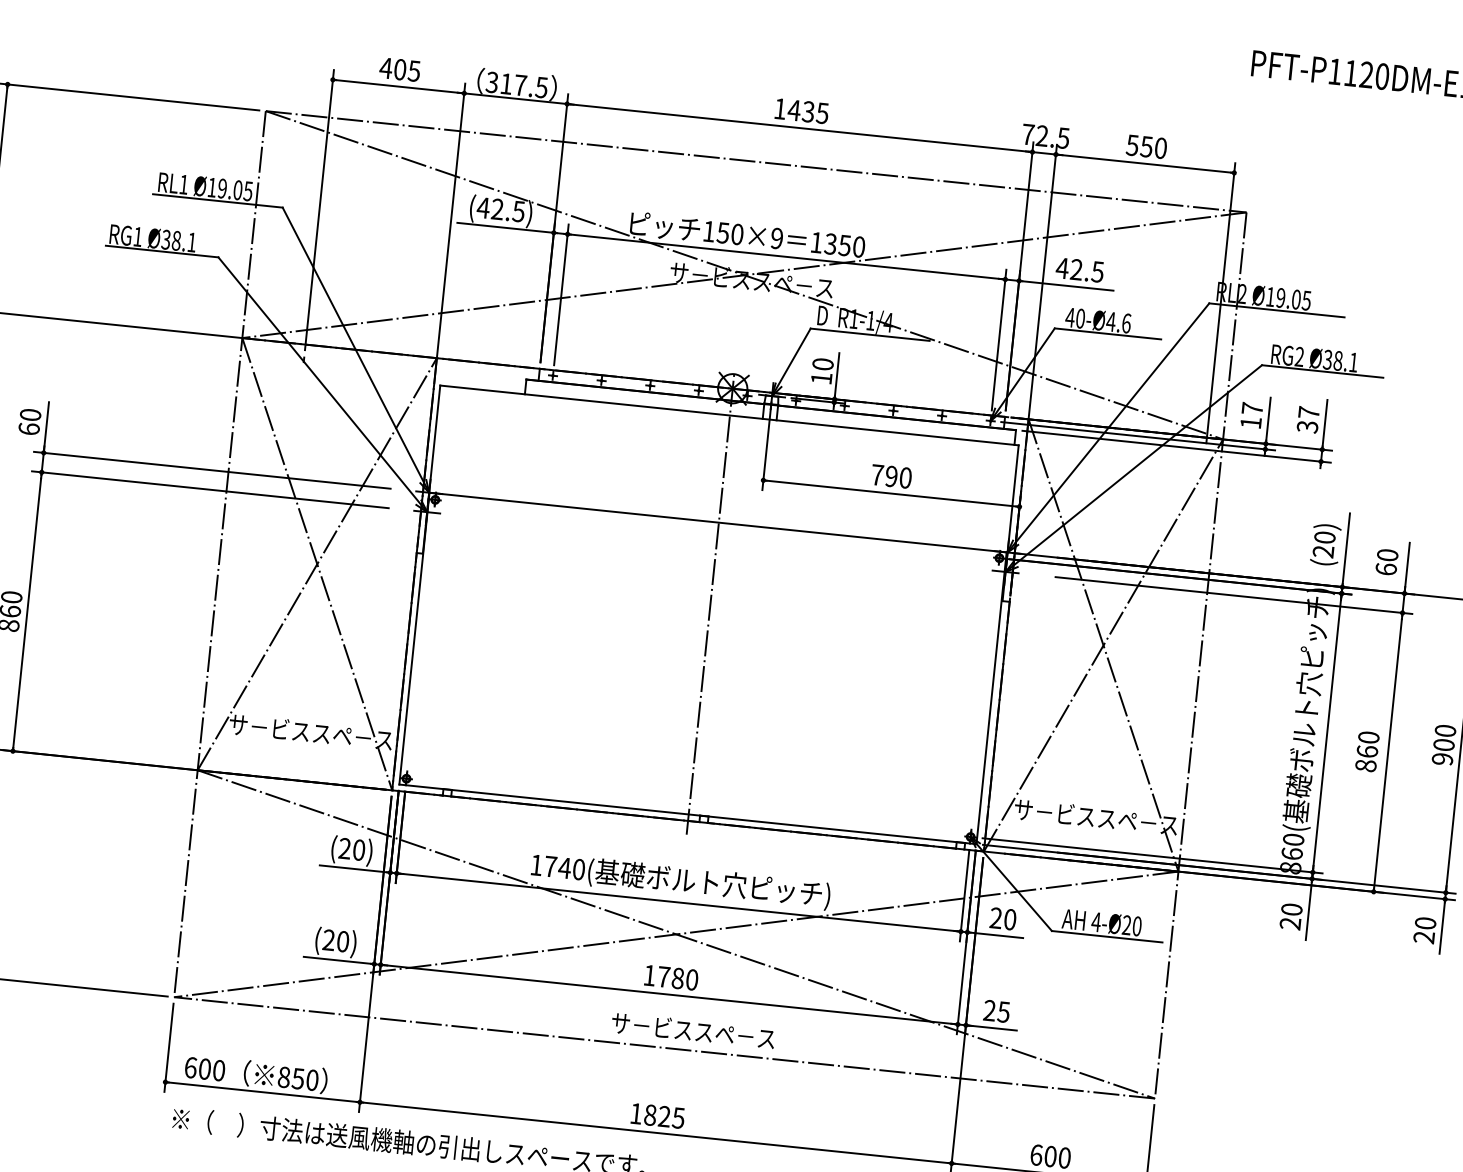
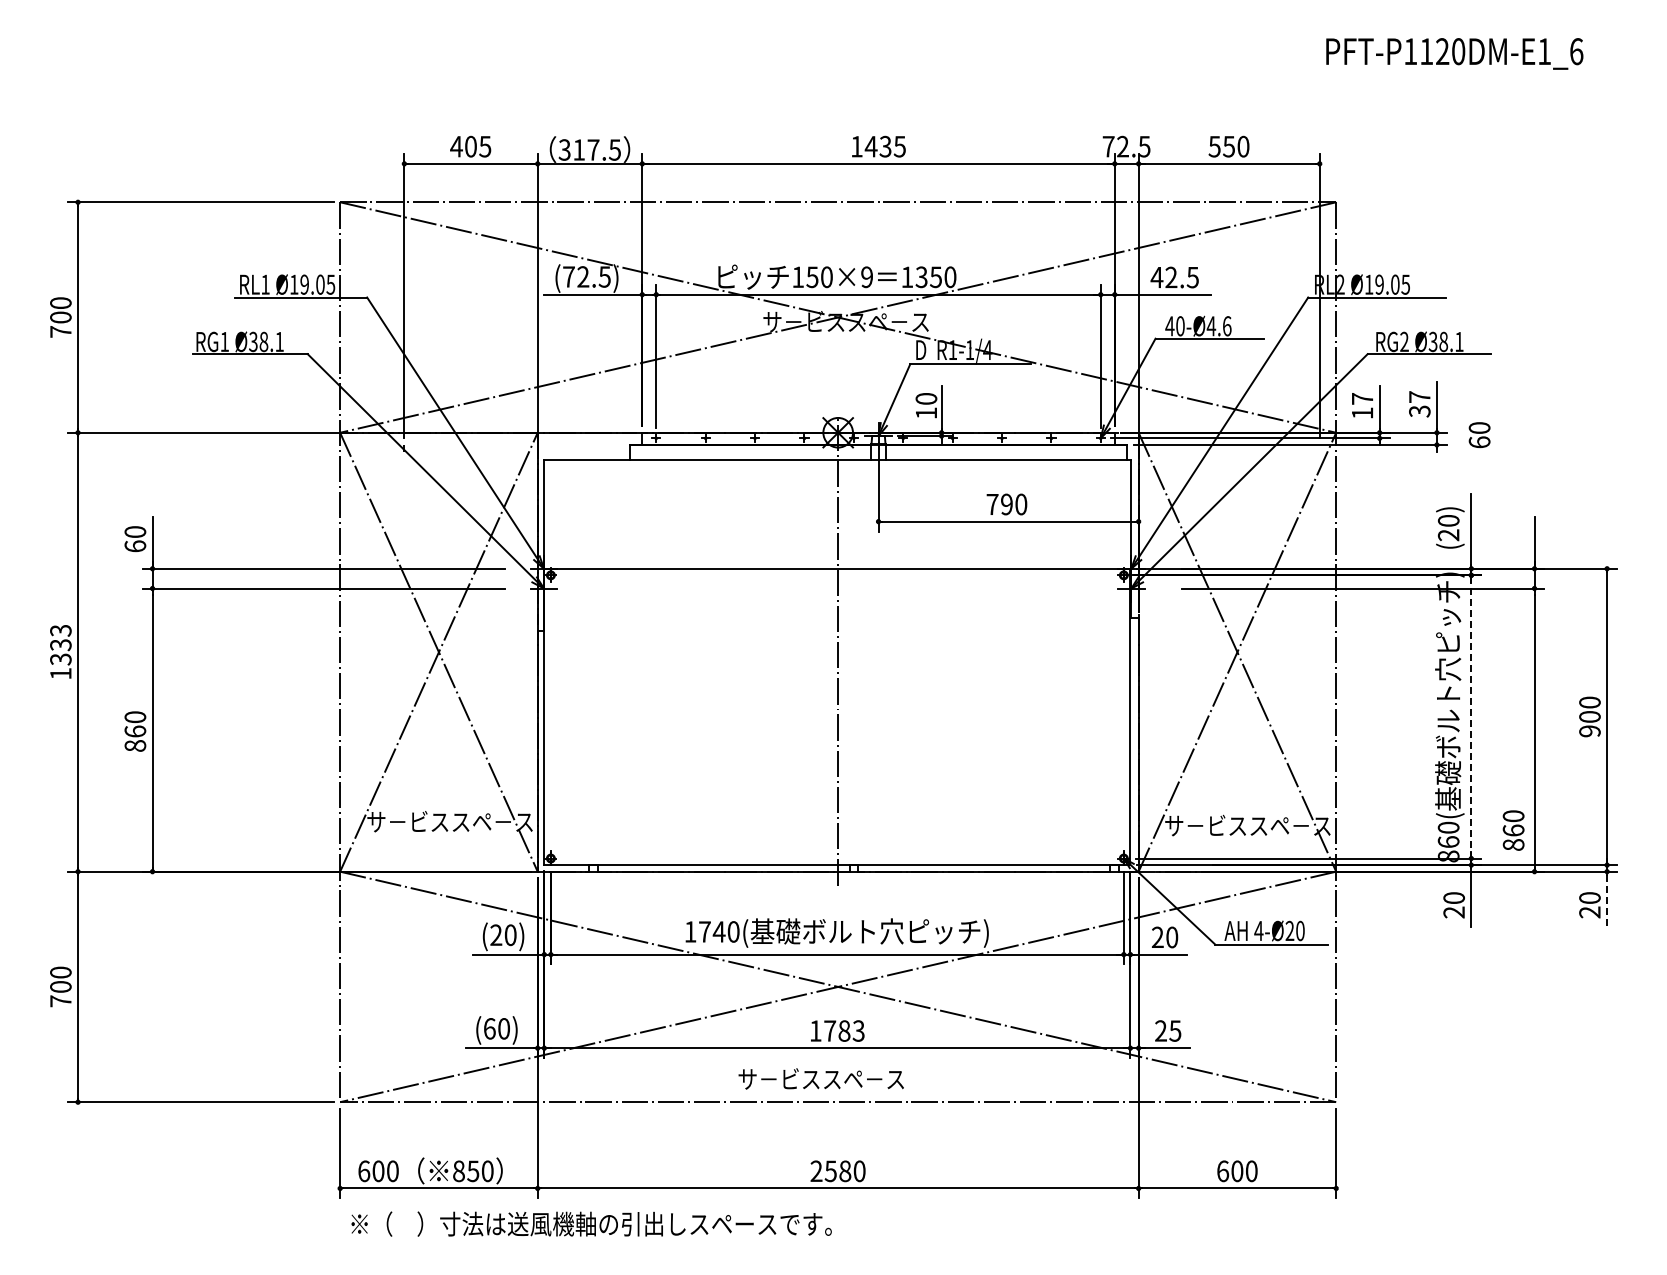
text: (483, 207) -> (568, 276), (42.5) -> (72.5)
text: (1386, 562) -> (1479, 435), moved
line: (1327, 732) -> (1471, 716), solid -> dashed
text: (1367, 751) -> (1513, 830), moved
line: (1442, 928) -> (1607, 901), solid -> dashed
text: (328, 939) -> (489, 1028), (20) -> (60)
text: (691, 979) -> (858, 1030), 1780 -> 1783
text: (692, 1030) -> (820, 1078), moved
text: (656, 1116) -> (837, 1171), 1825 -> 2580

